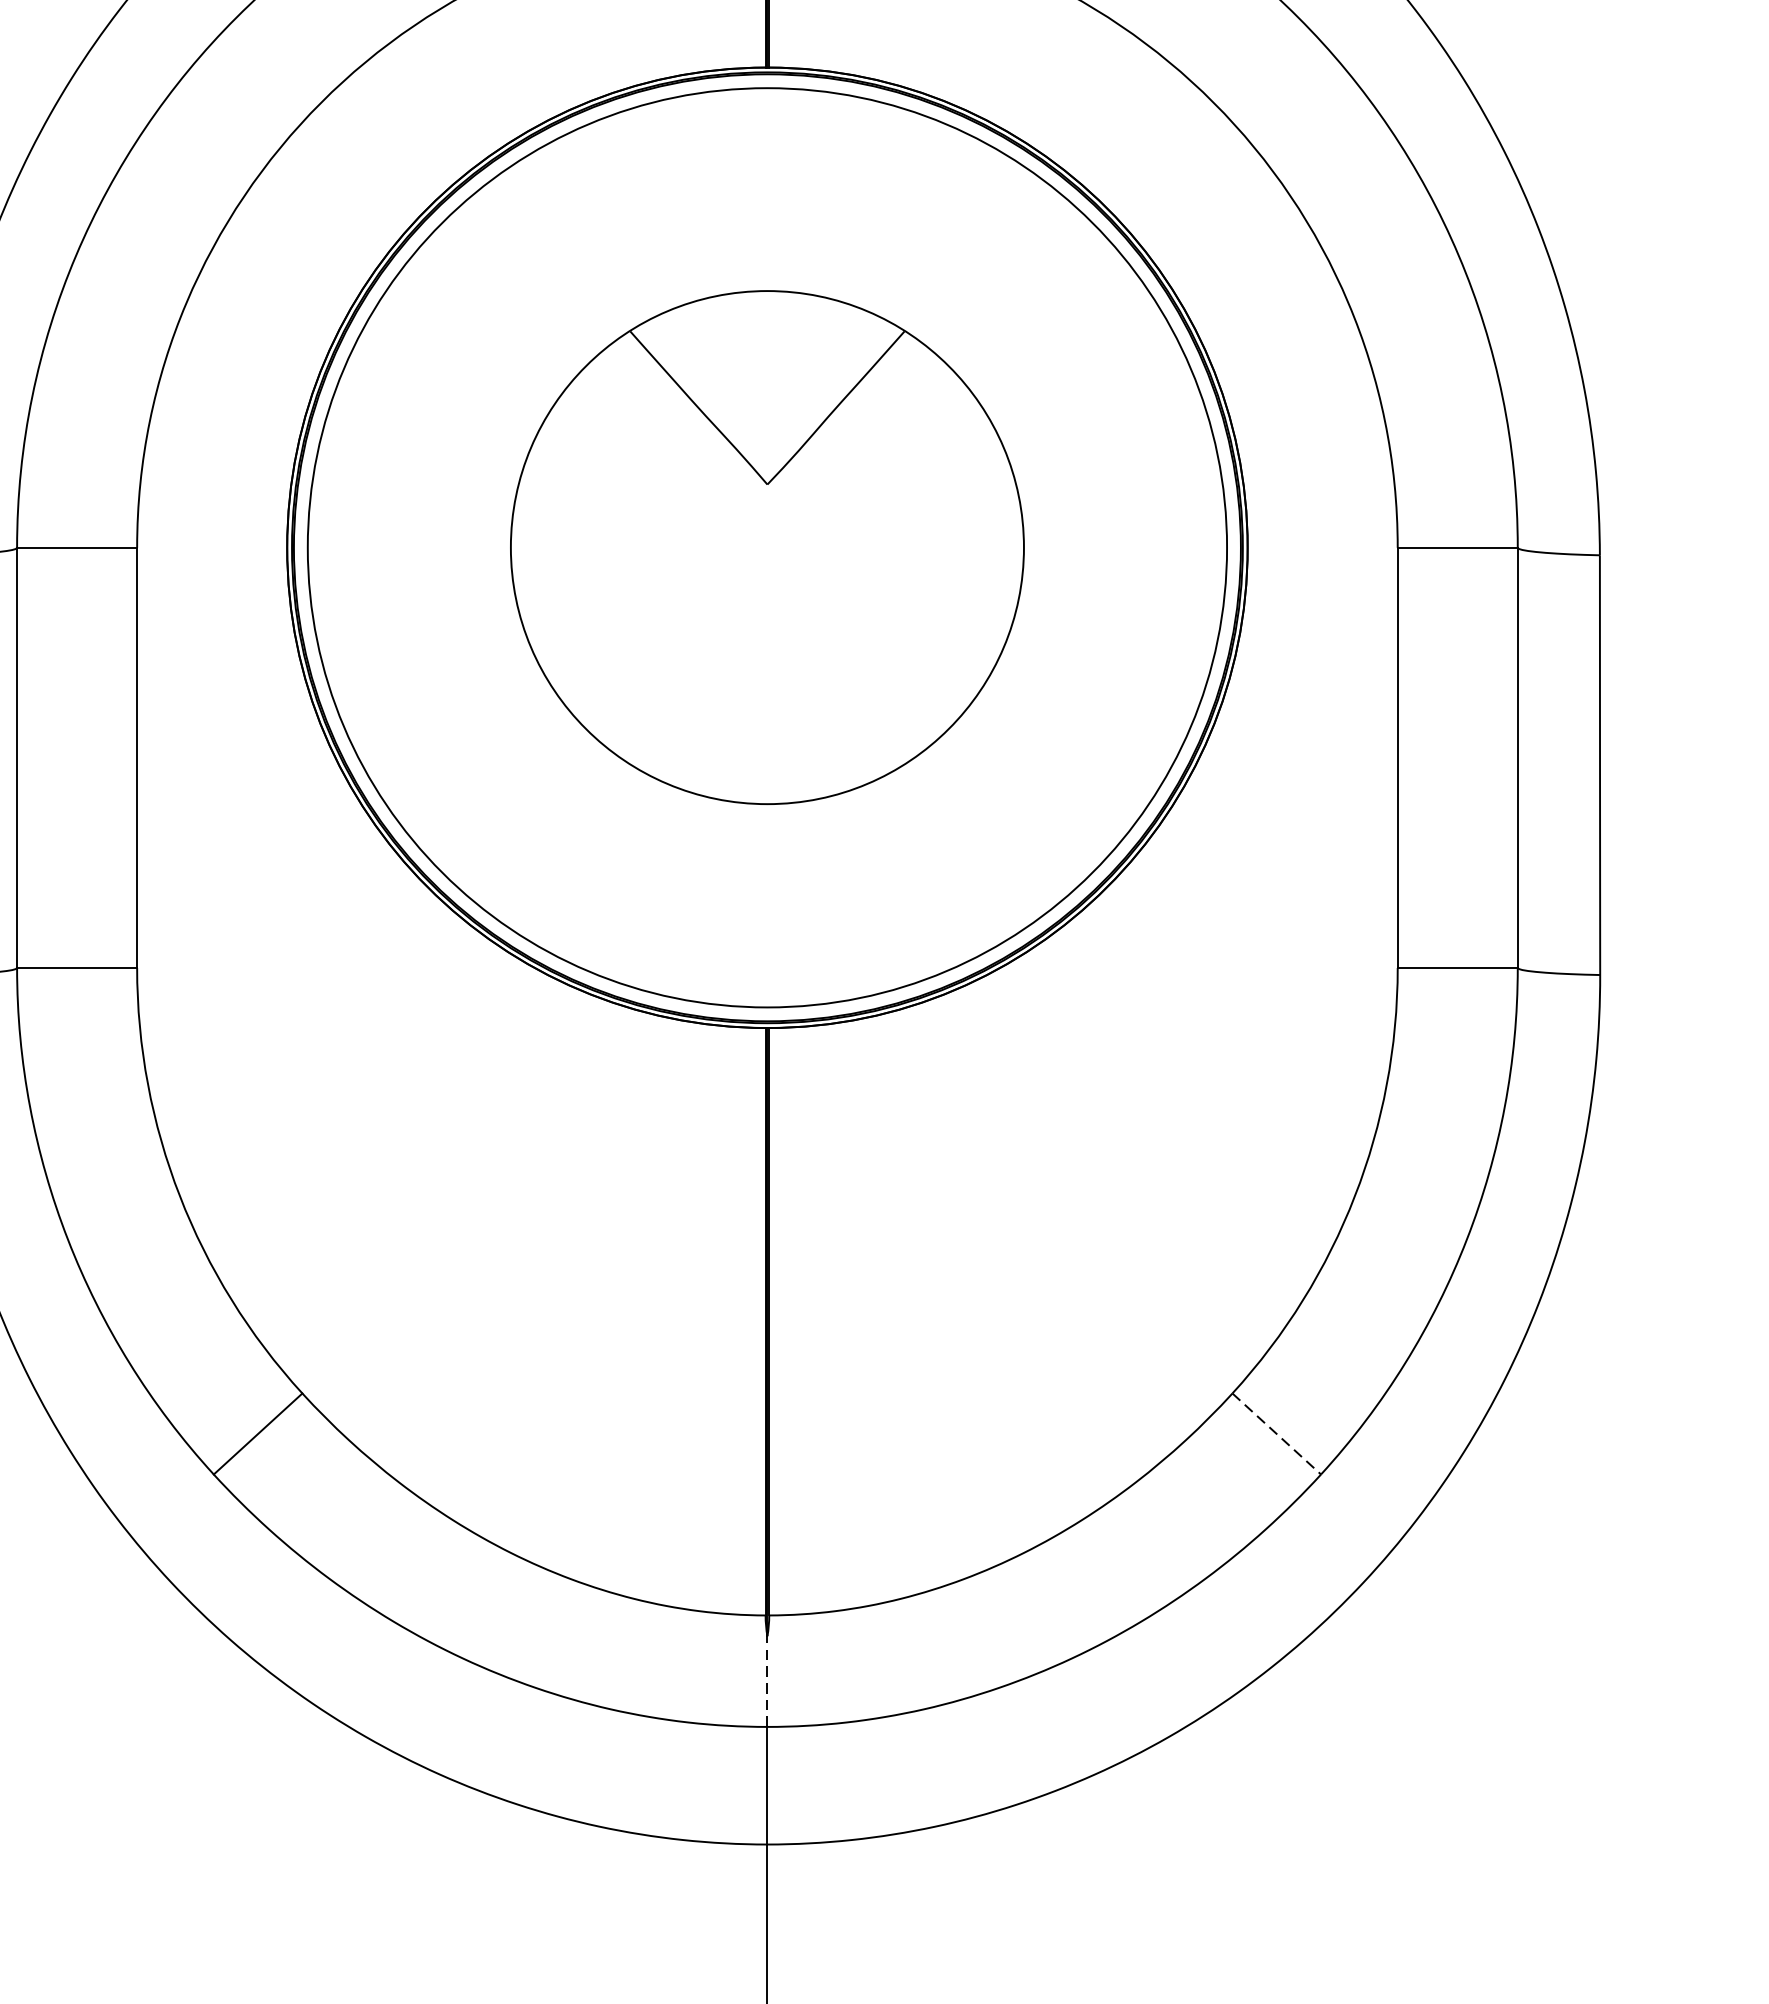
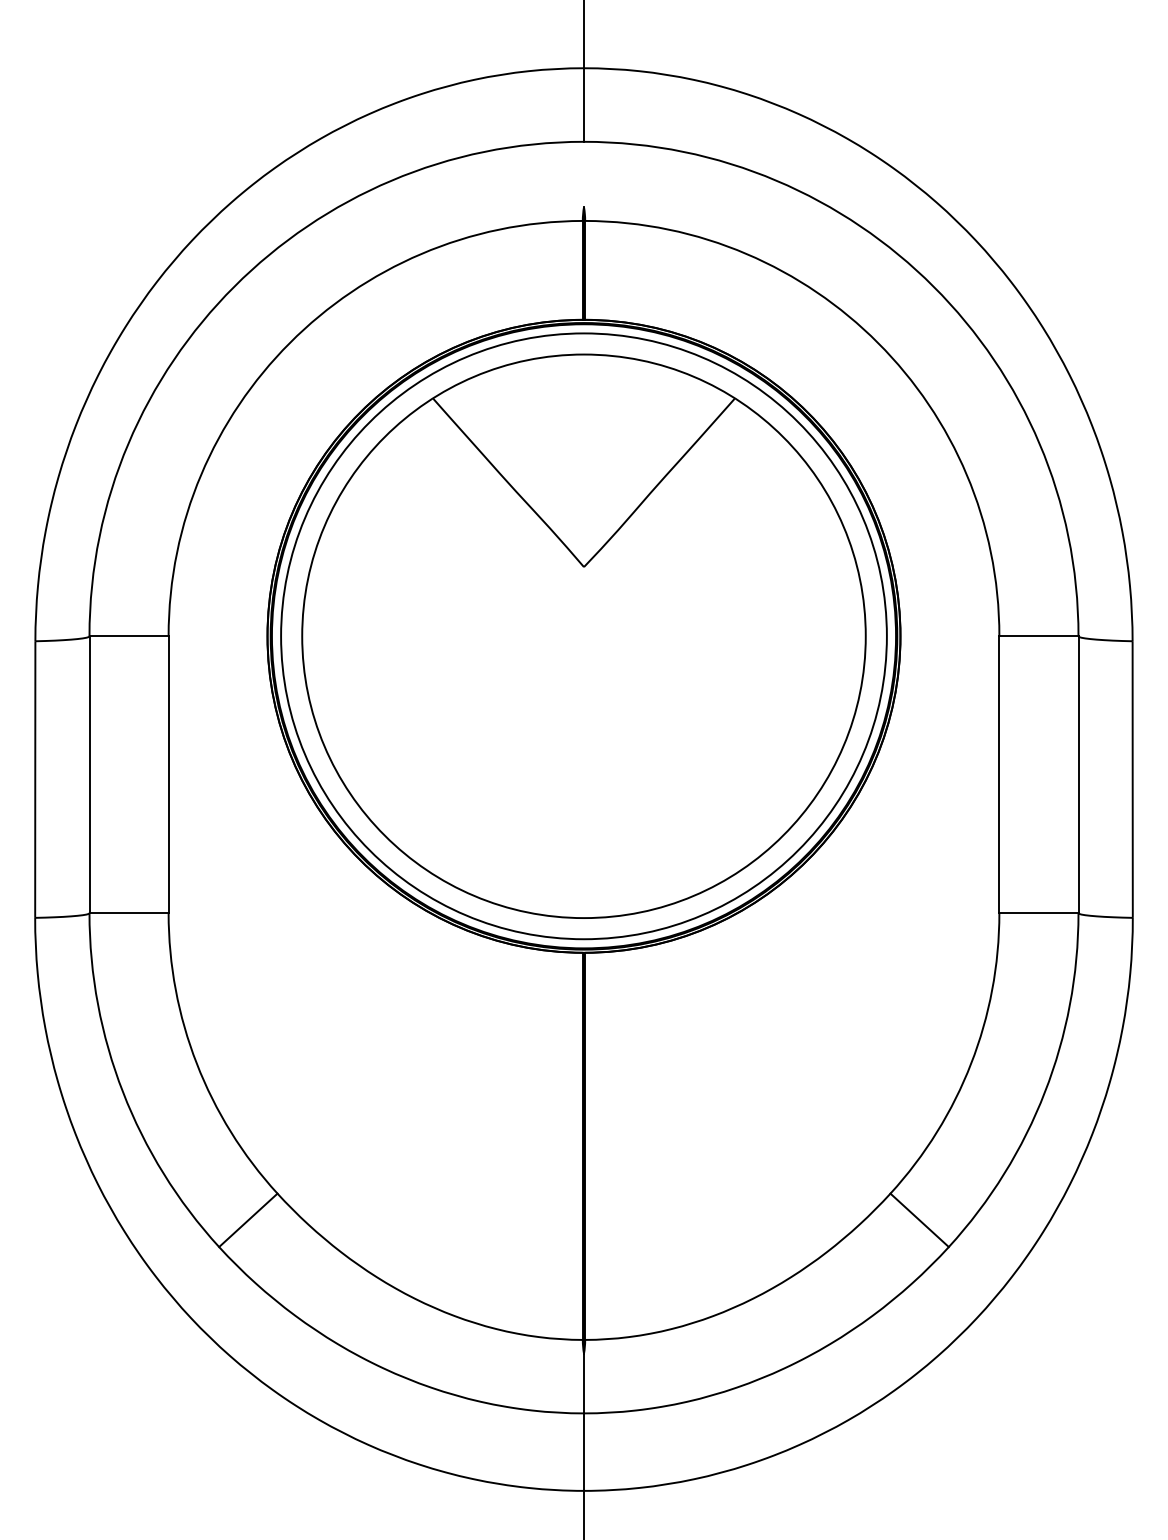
part: (766, 546) -> (583, 635), size x1.67
line: (1276, 1434) -> (919, 1220), dashed -> solid
line: (768, 1681) -> (584, 1383), dashed -> solid

